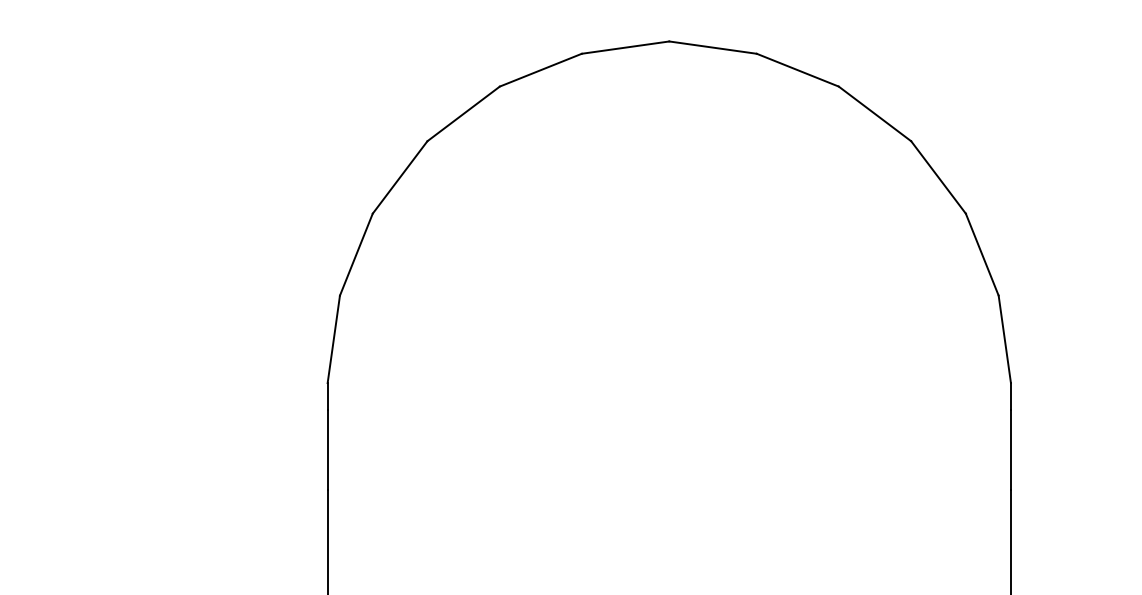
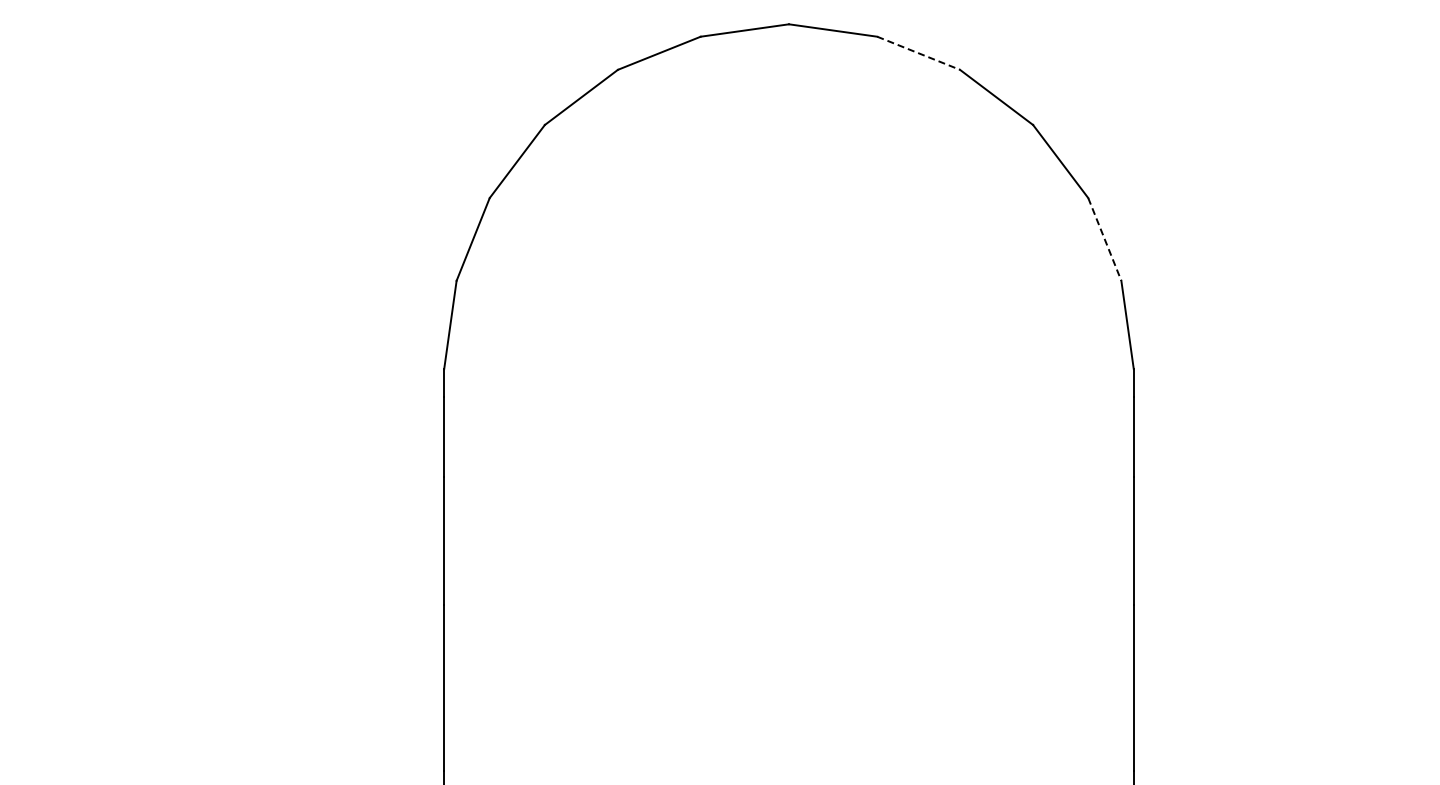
line: (797, 70) -> (918, 53), solid -> dashed
line: (981, 254) -> (1104, 239), solid -> dashed

